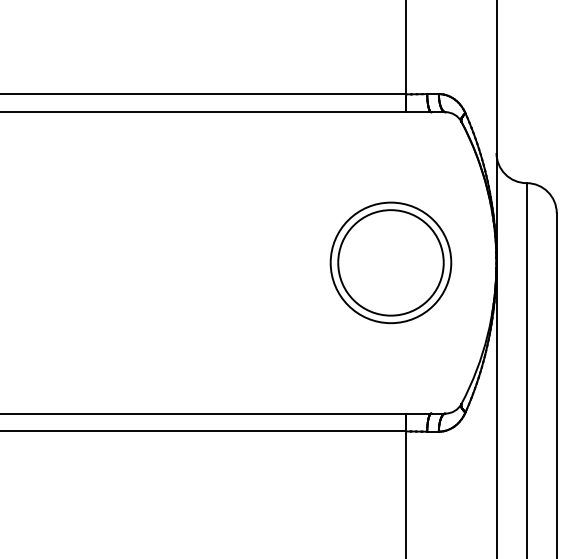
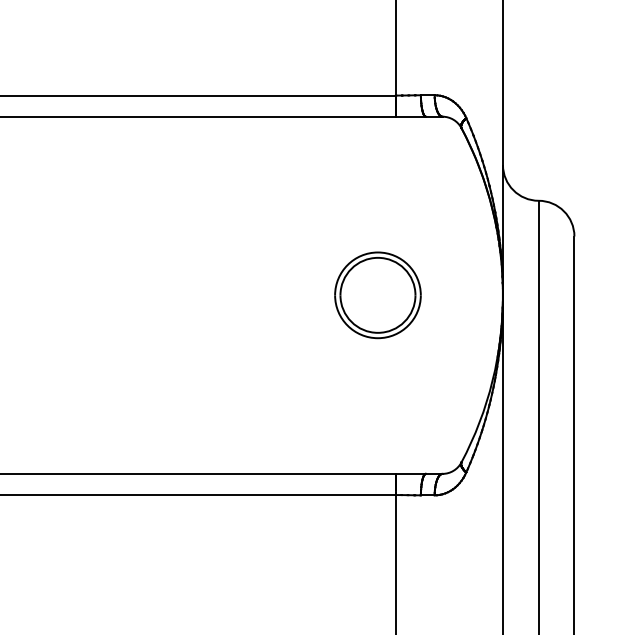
part: (390, 262) -> (377, 294), size x0.6

